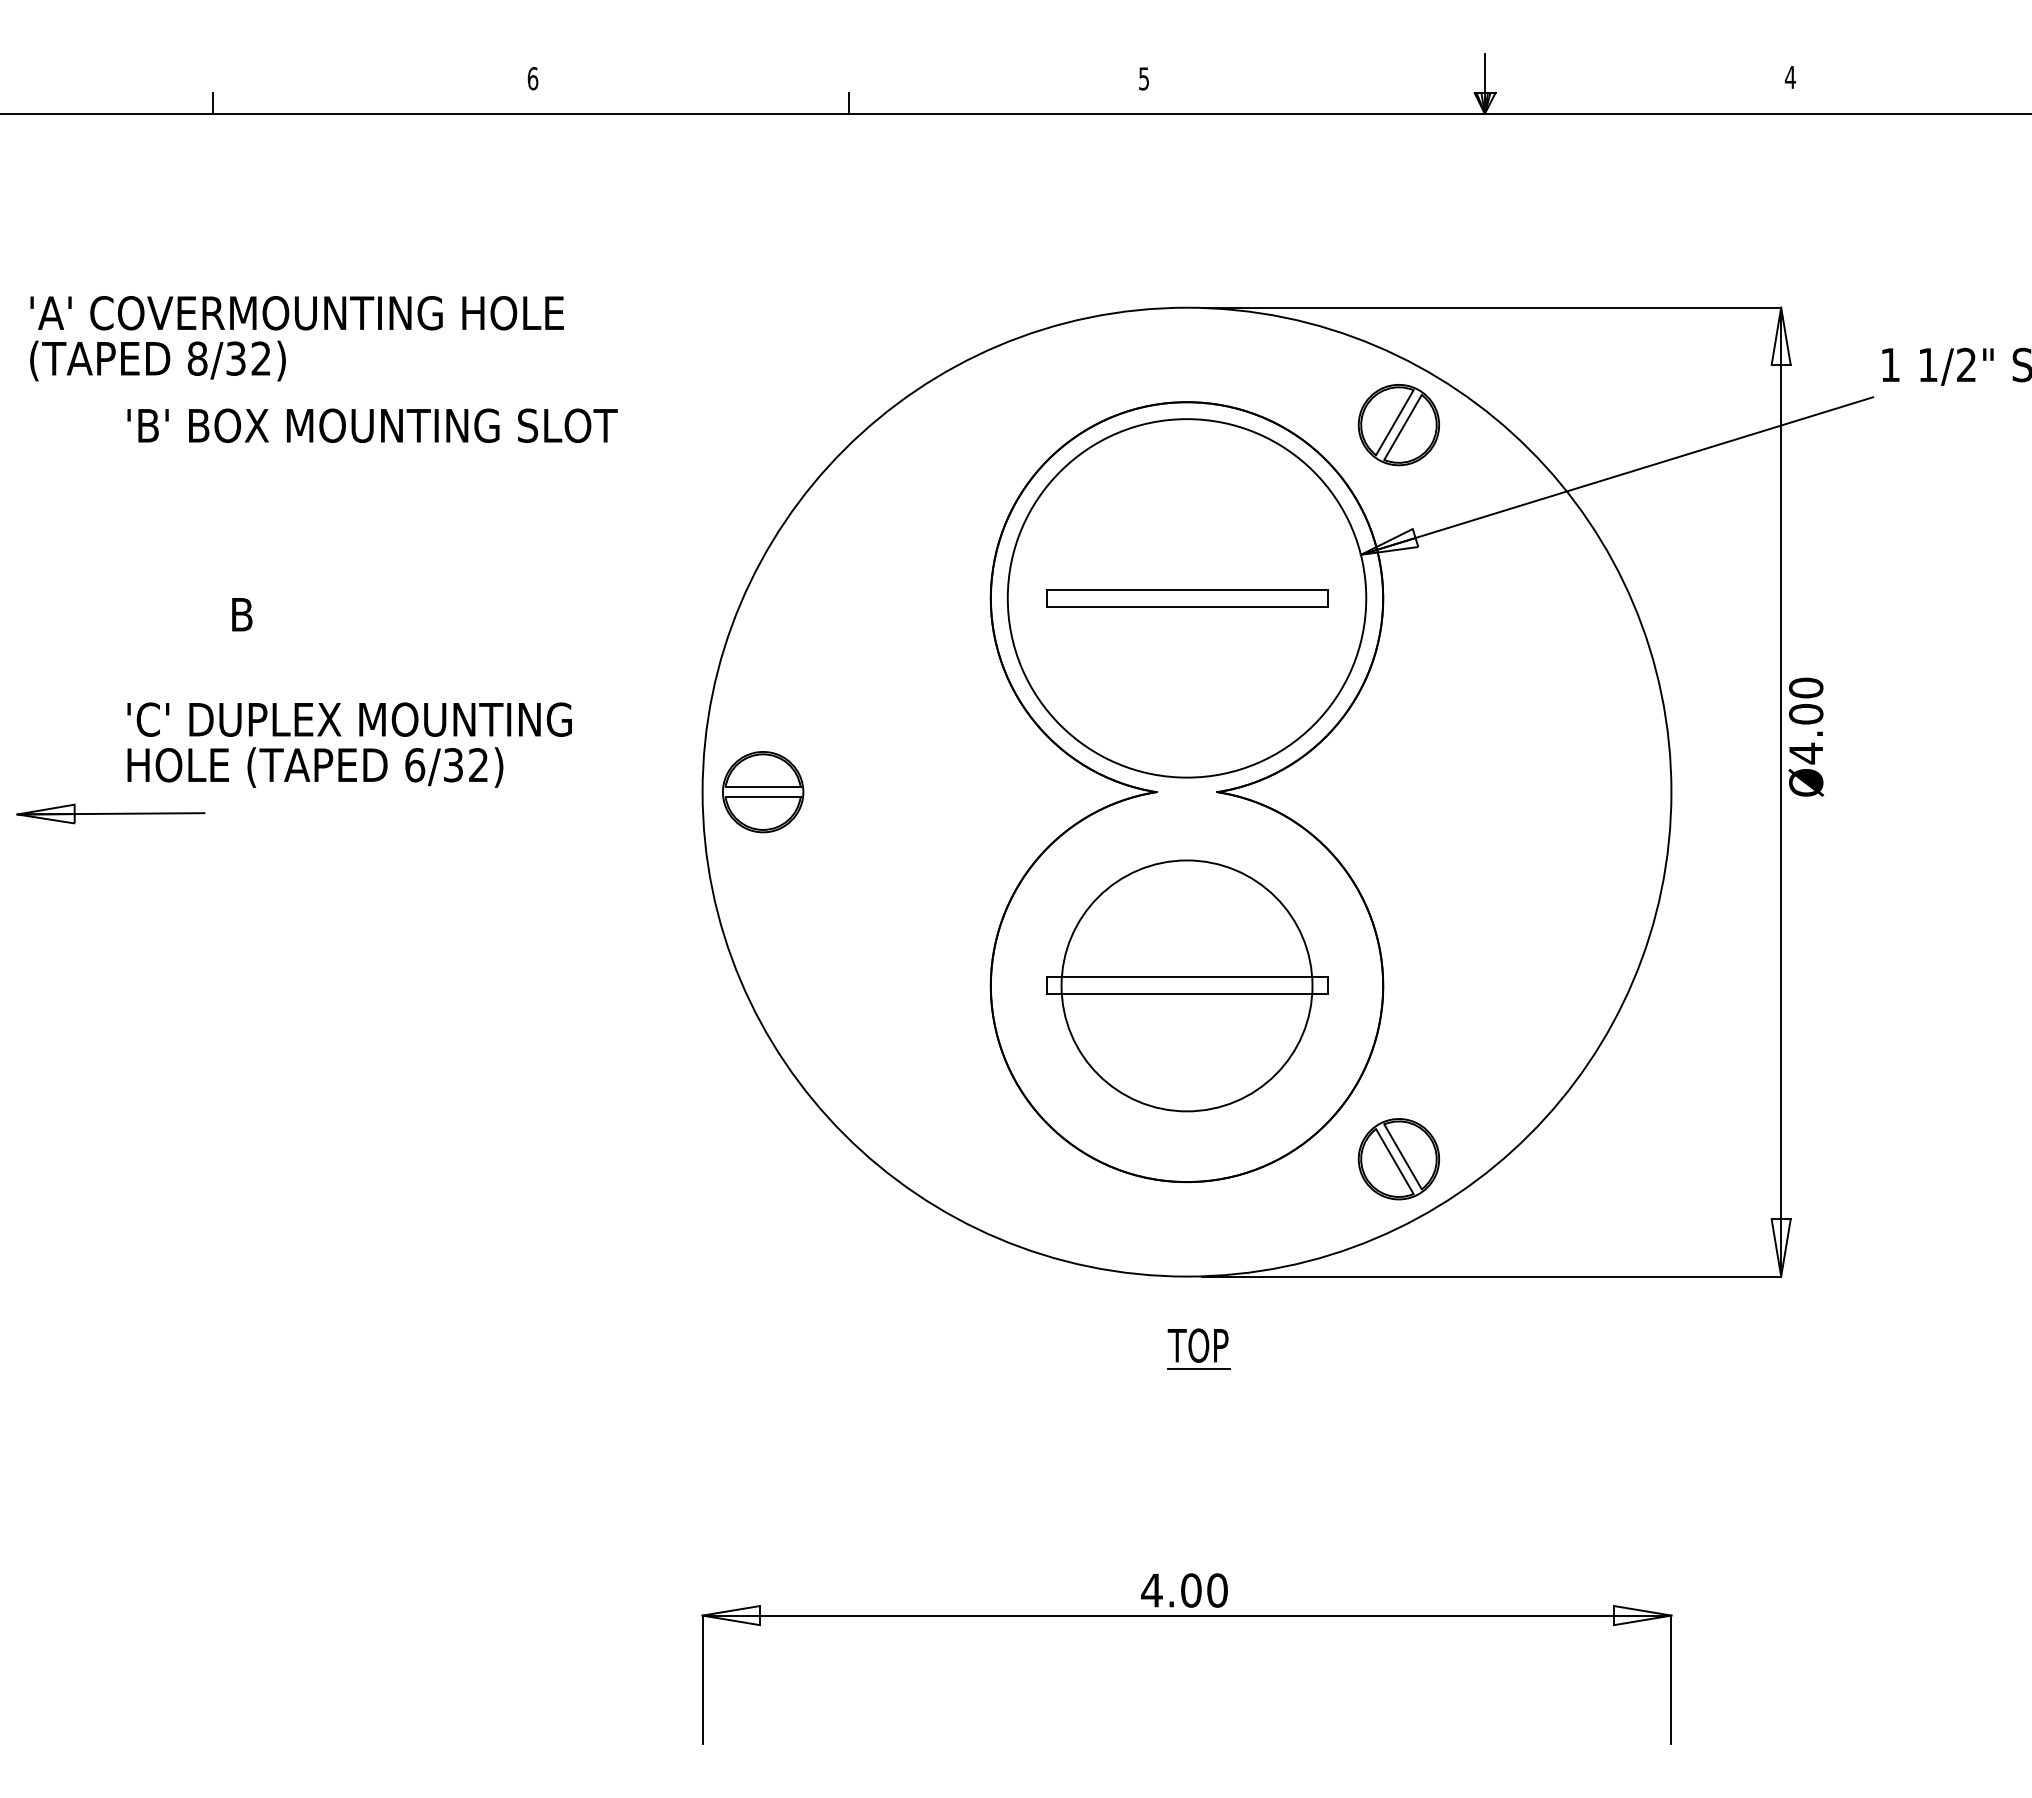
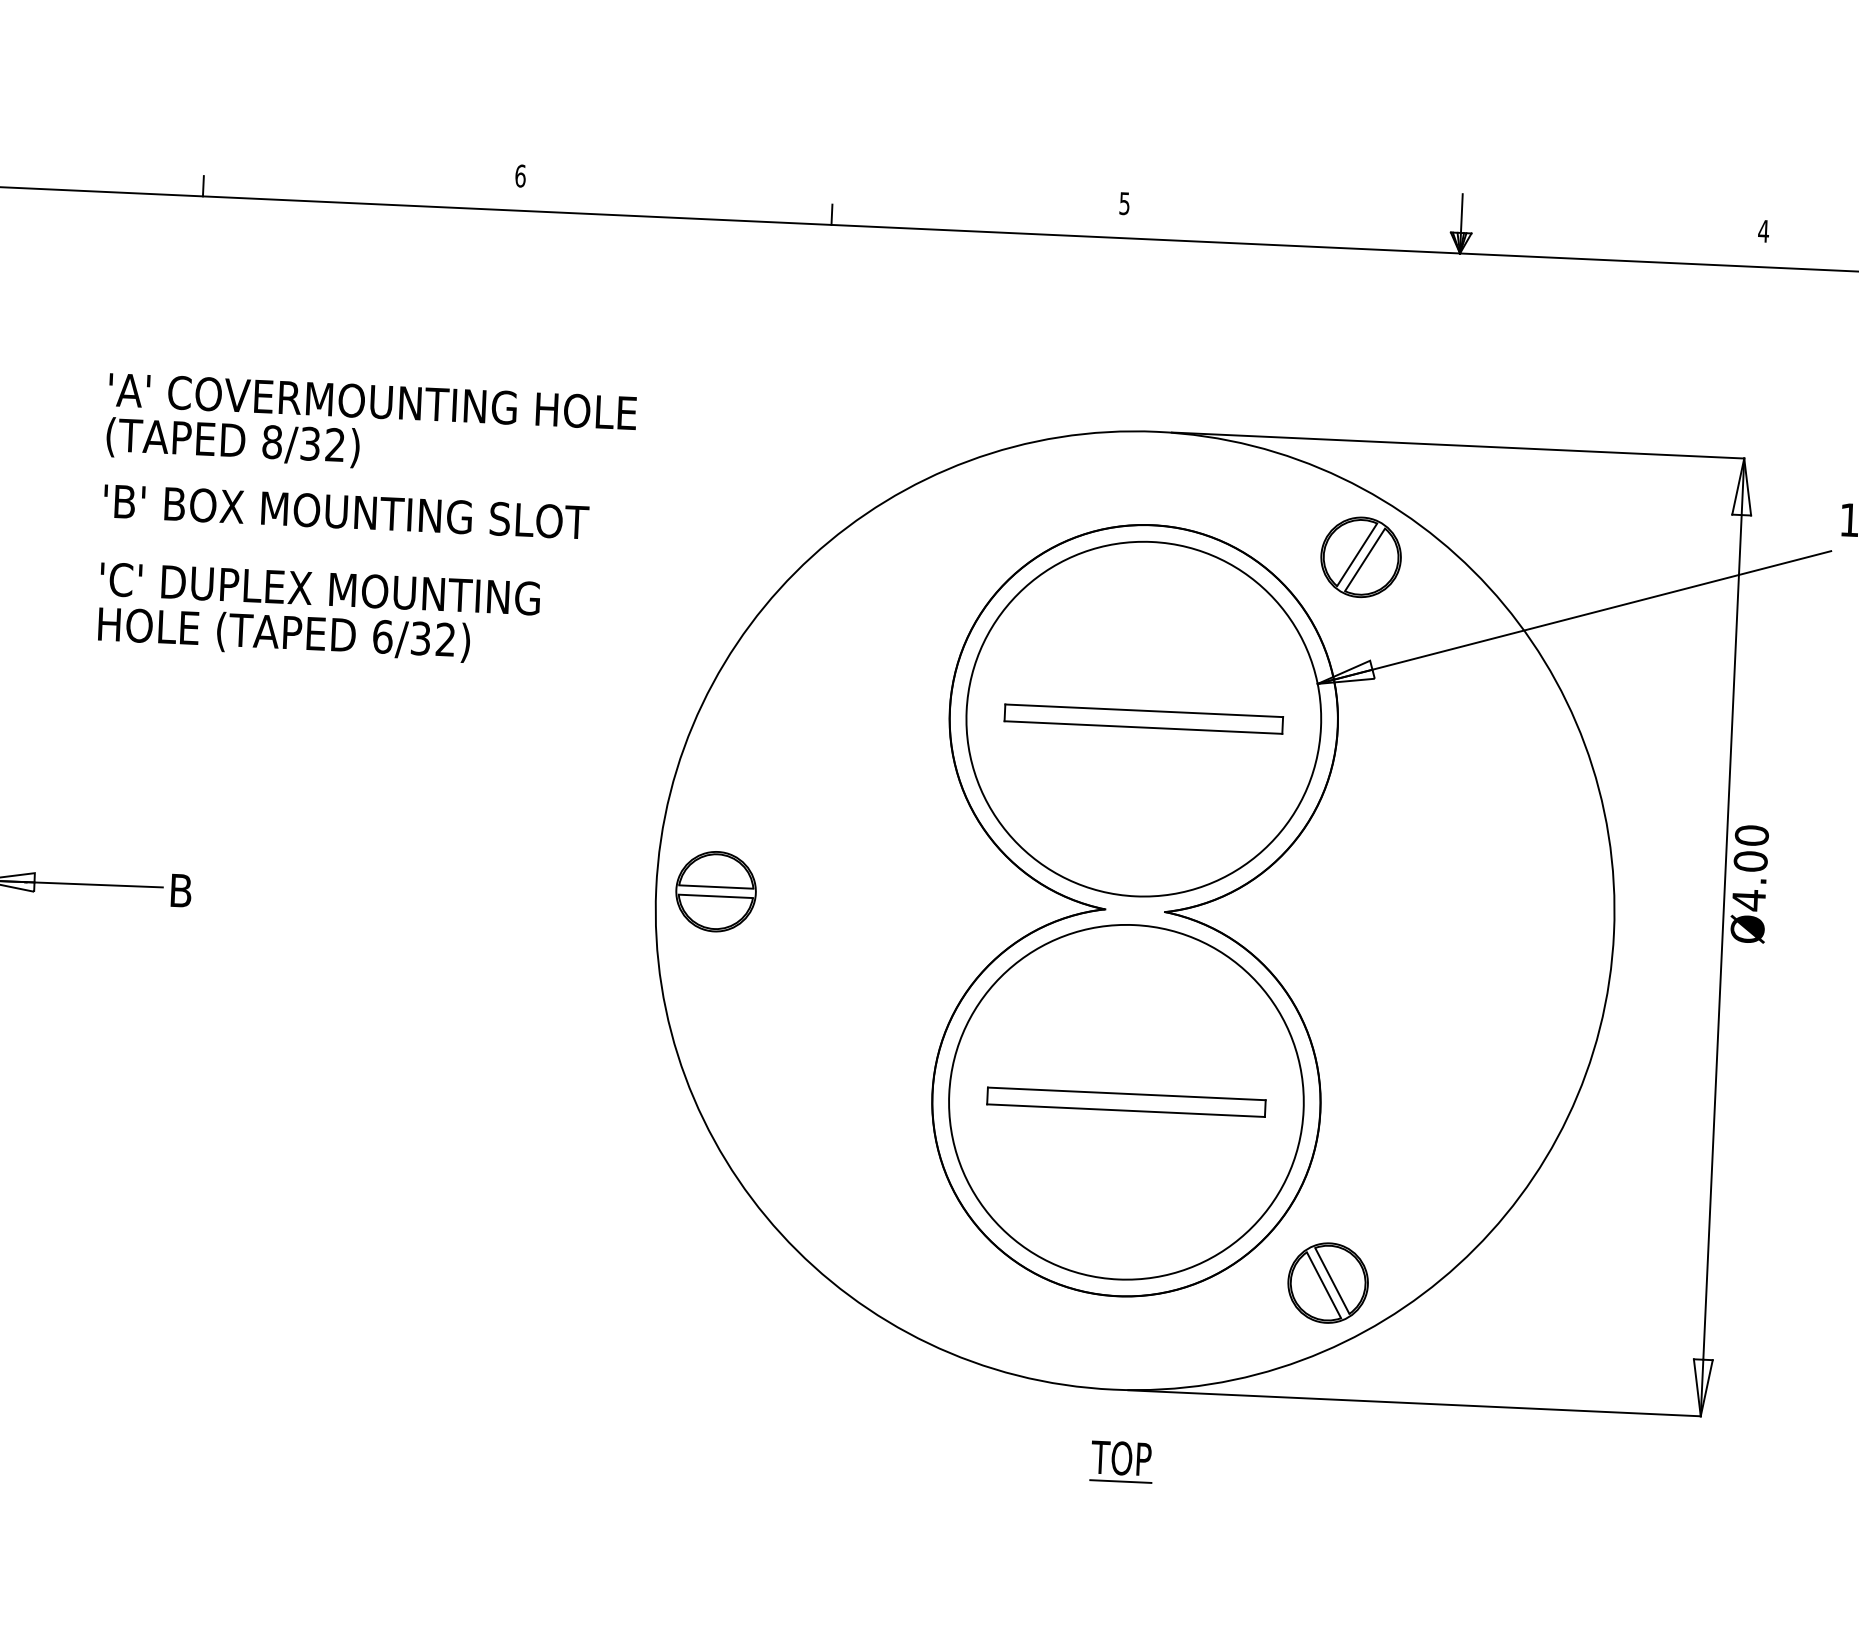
text: (296, 338) -> (371, 426), moved
text: (242, 614) -> (181, 890), moved
text: (349, 744) -> (318, 613), moved
circle: (1186, 985) -> (1125, 1101), size x1.43

